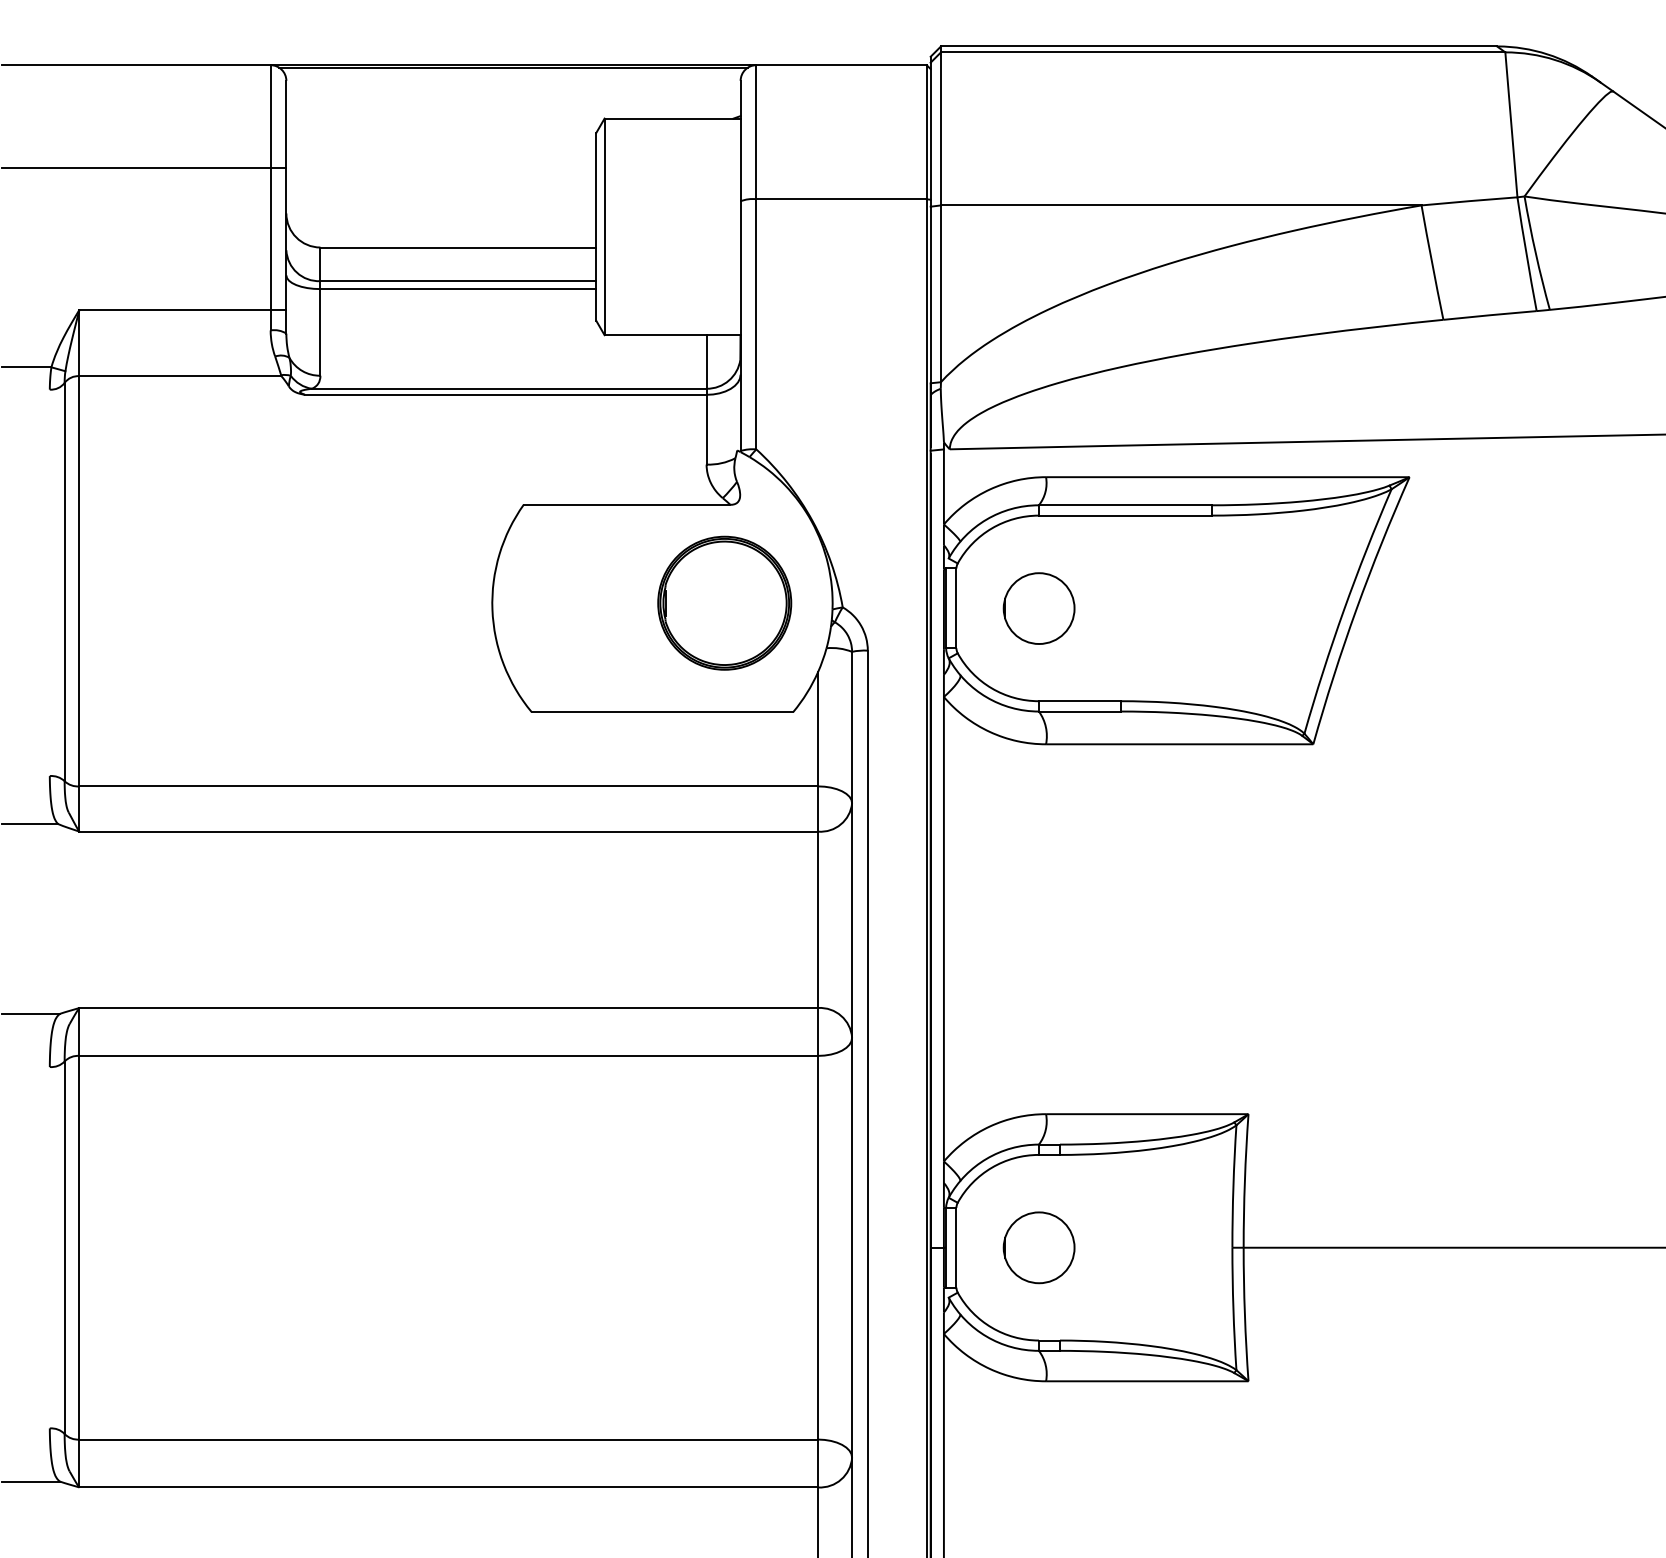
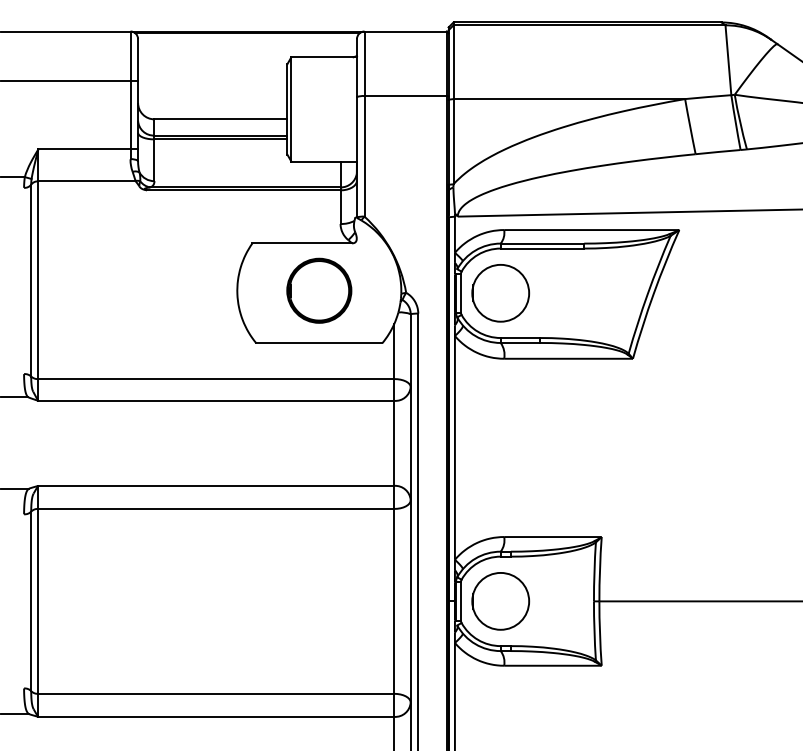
part: (725, 602) -> (319, 290), moved
part: (1038, 608) -> (500, 293), size x1.67
part: (1038, 1247) -> (500, 601), size x1.67

